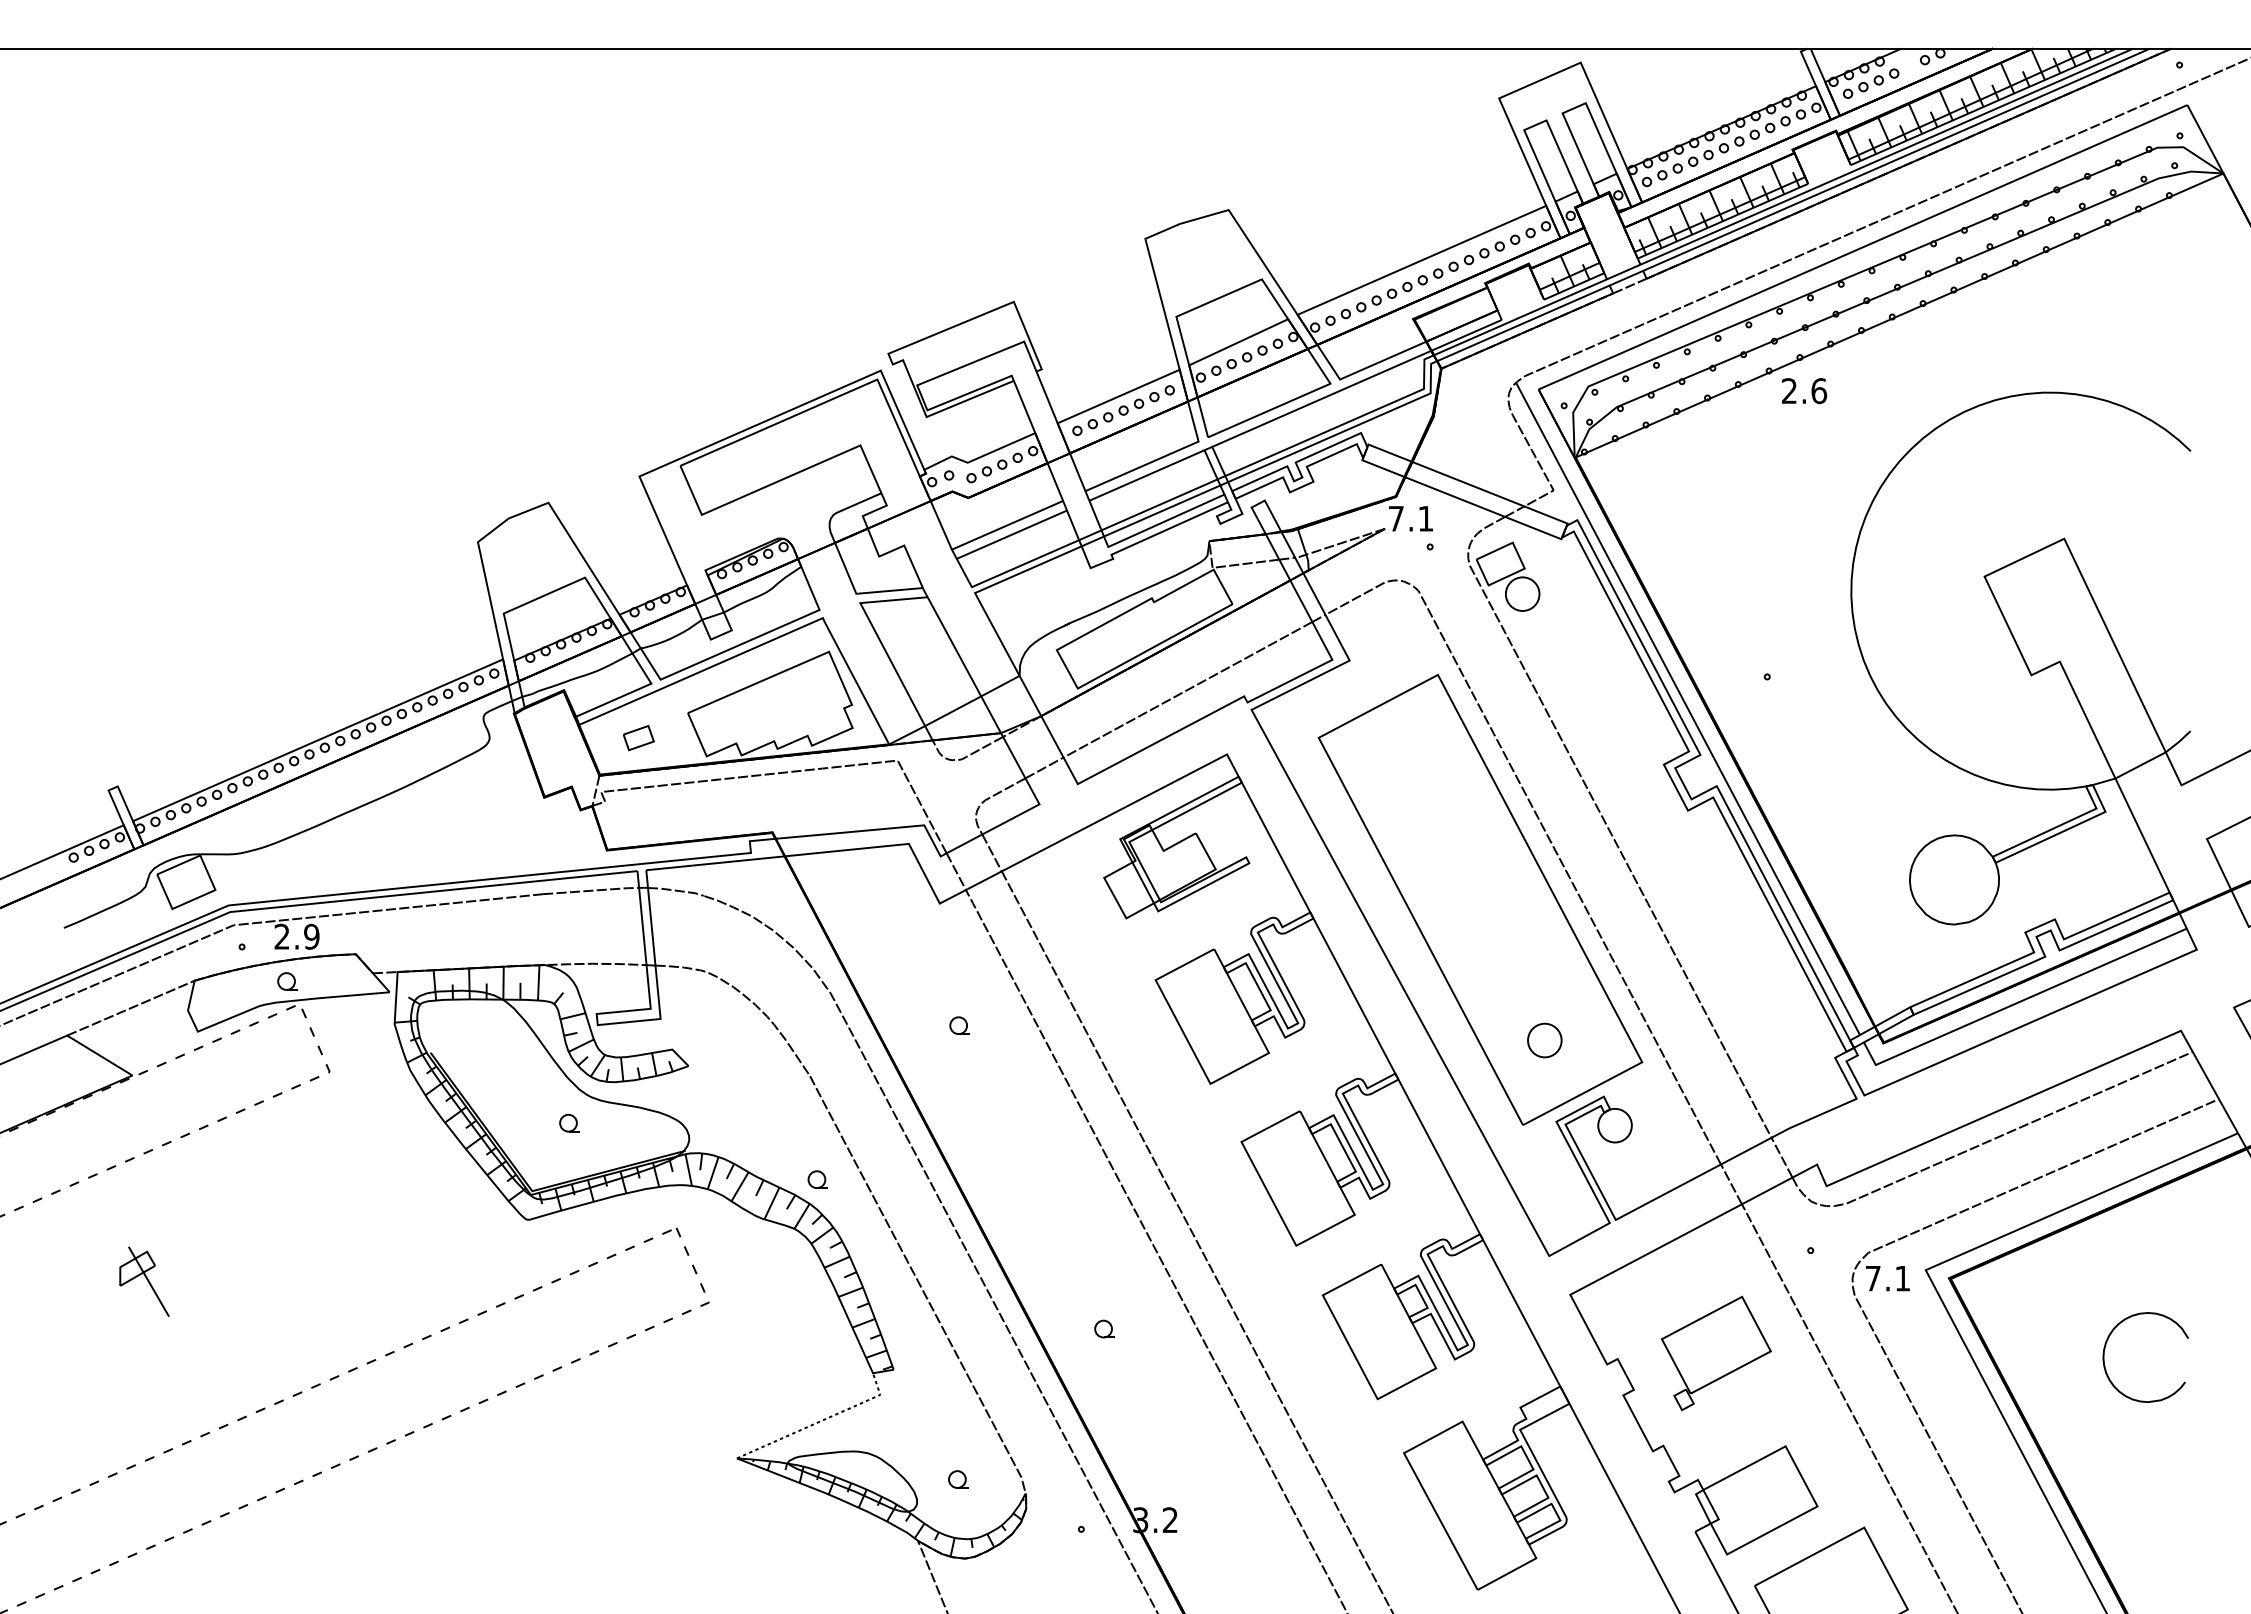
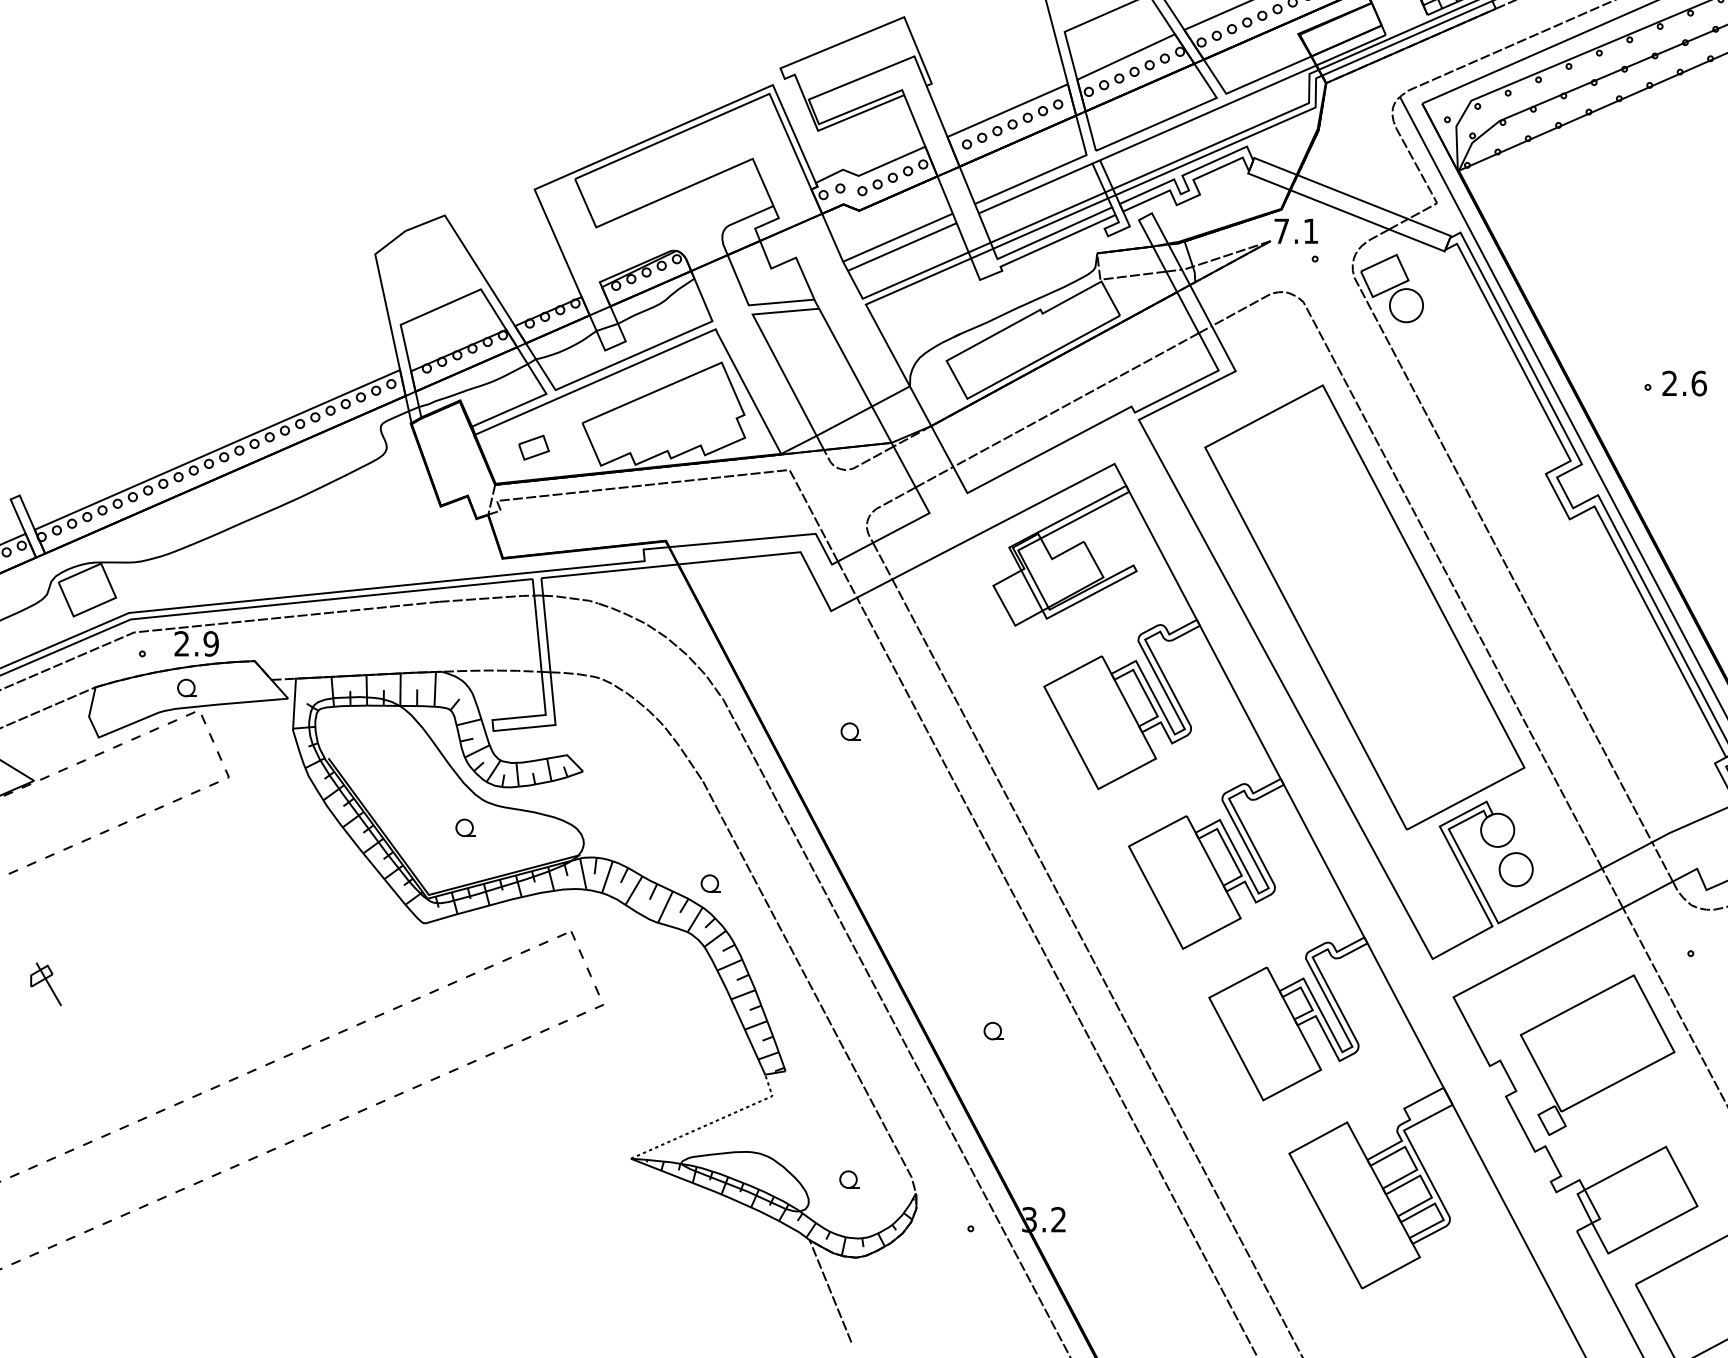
text: (1804, 391) -> (1684, 383), moved
part: (1544, 1040) -> (1515, 869), moved
part: (144, 1281) -> (46, 984), size x0.62
part: (1716, 1353) -> (1597, 1055), size x1.43

